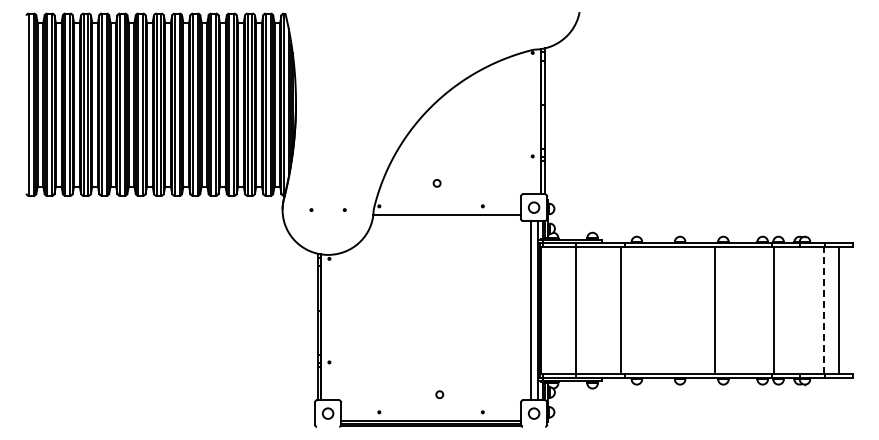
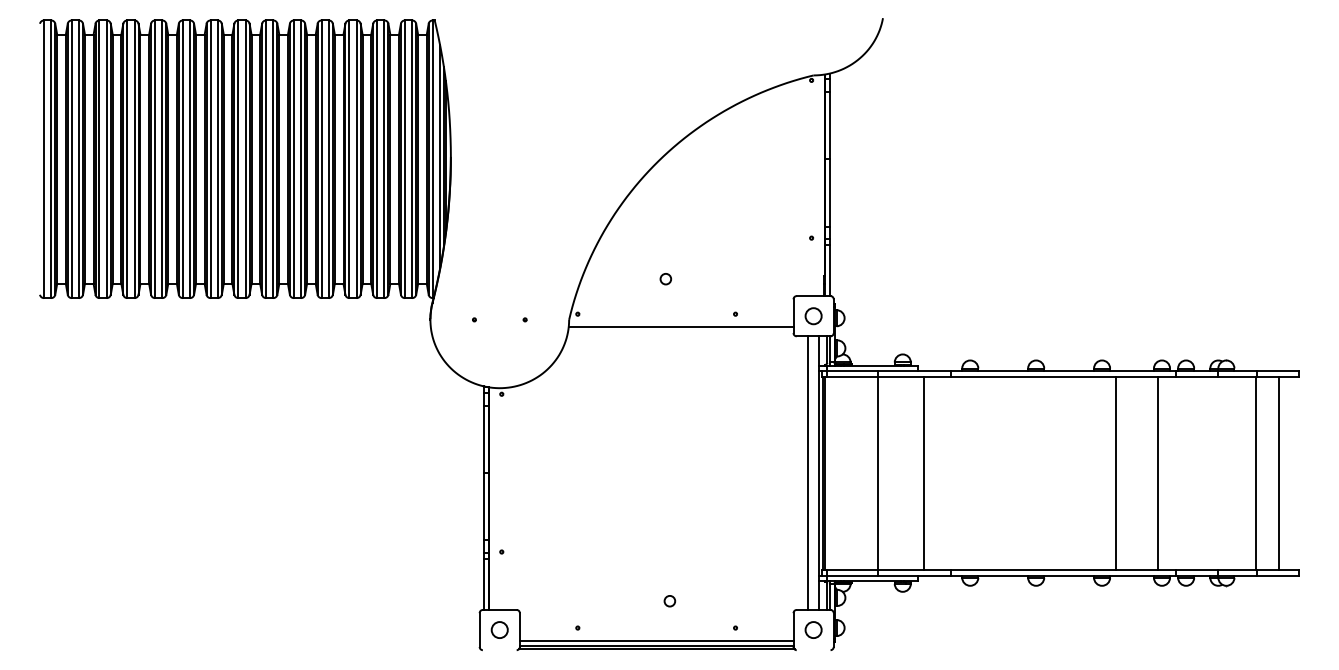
line: (621, 310) -> (923, 472), moved
line: (714, 310) -> (1115, 472), moved
line: (774, 310) -> (1158, 472), moved
line: (824, 310) -> (1256, 472), dashed -> solid

